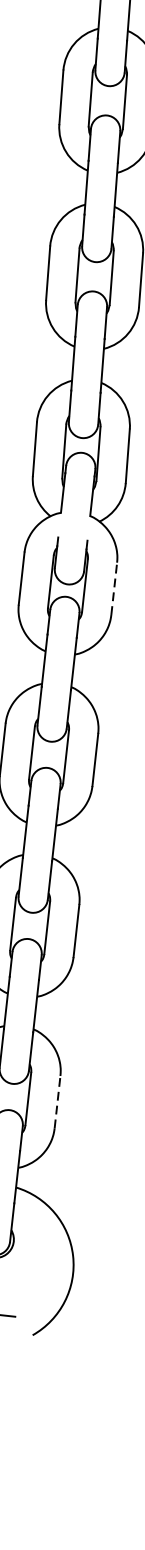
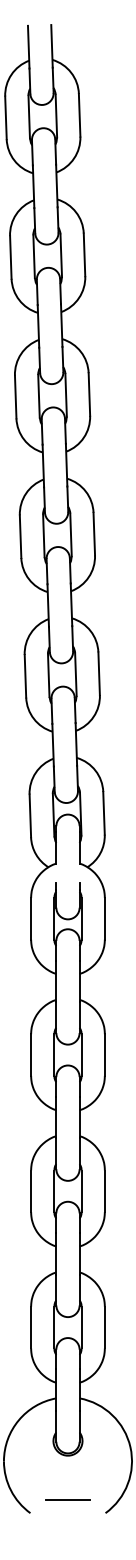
line: (113, 588) -> (104, 918), dashed -> solid
line: (57, 1101) -> (104, 1327), dashed -> solid

